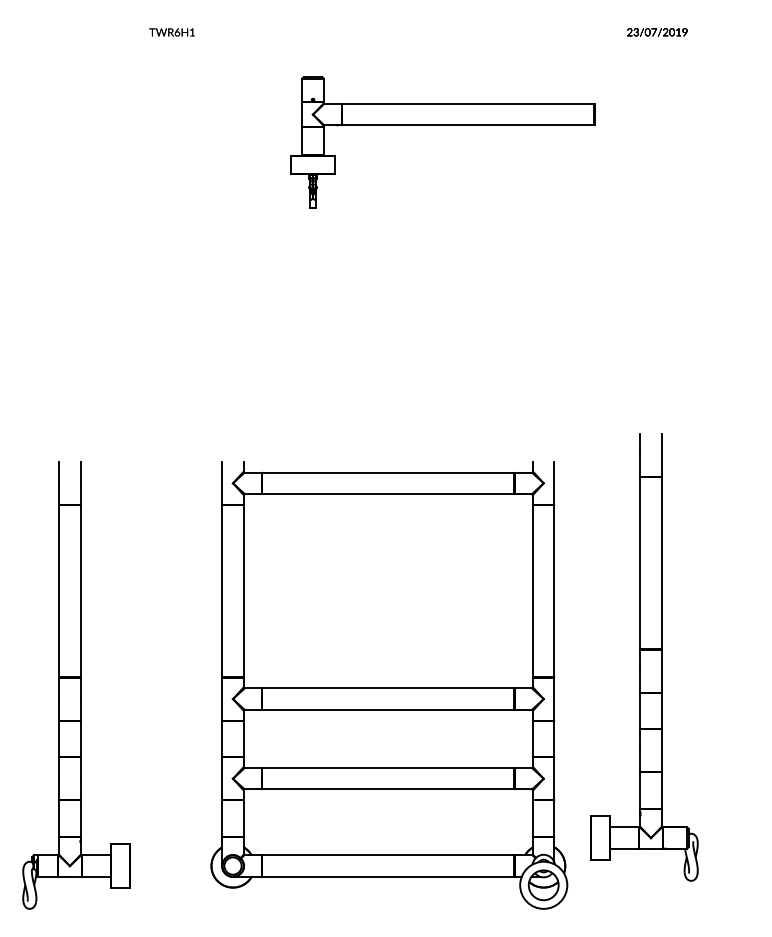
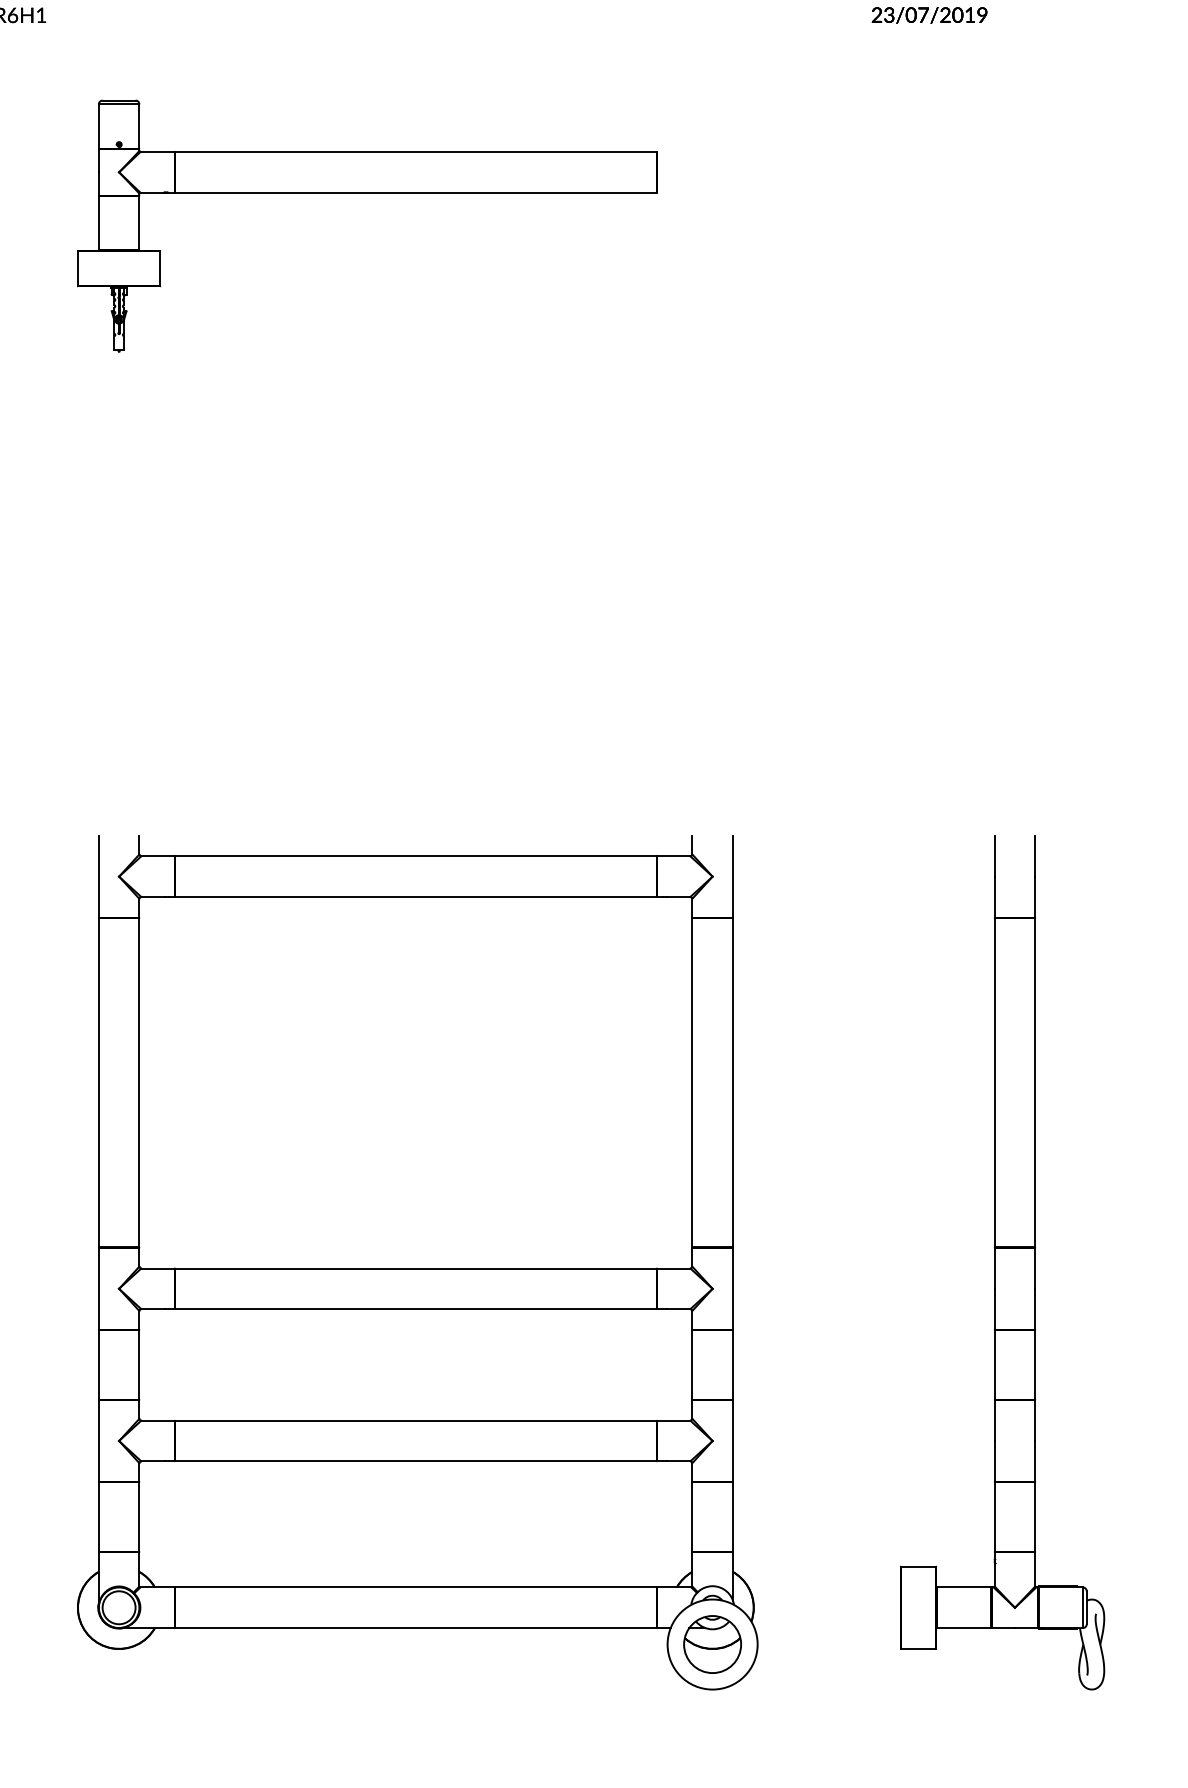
part: (442, 125) -> (366, 193), moved
part: (644, 657) -> (1002, 1262), moved

